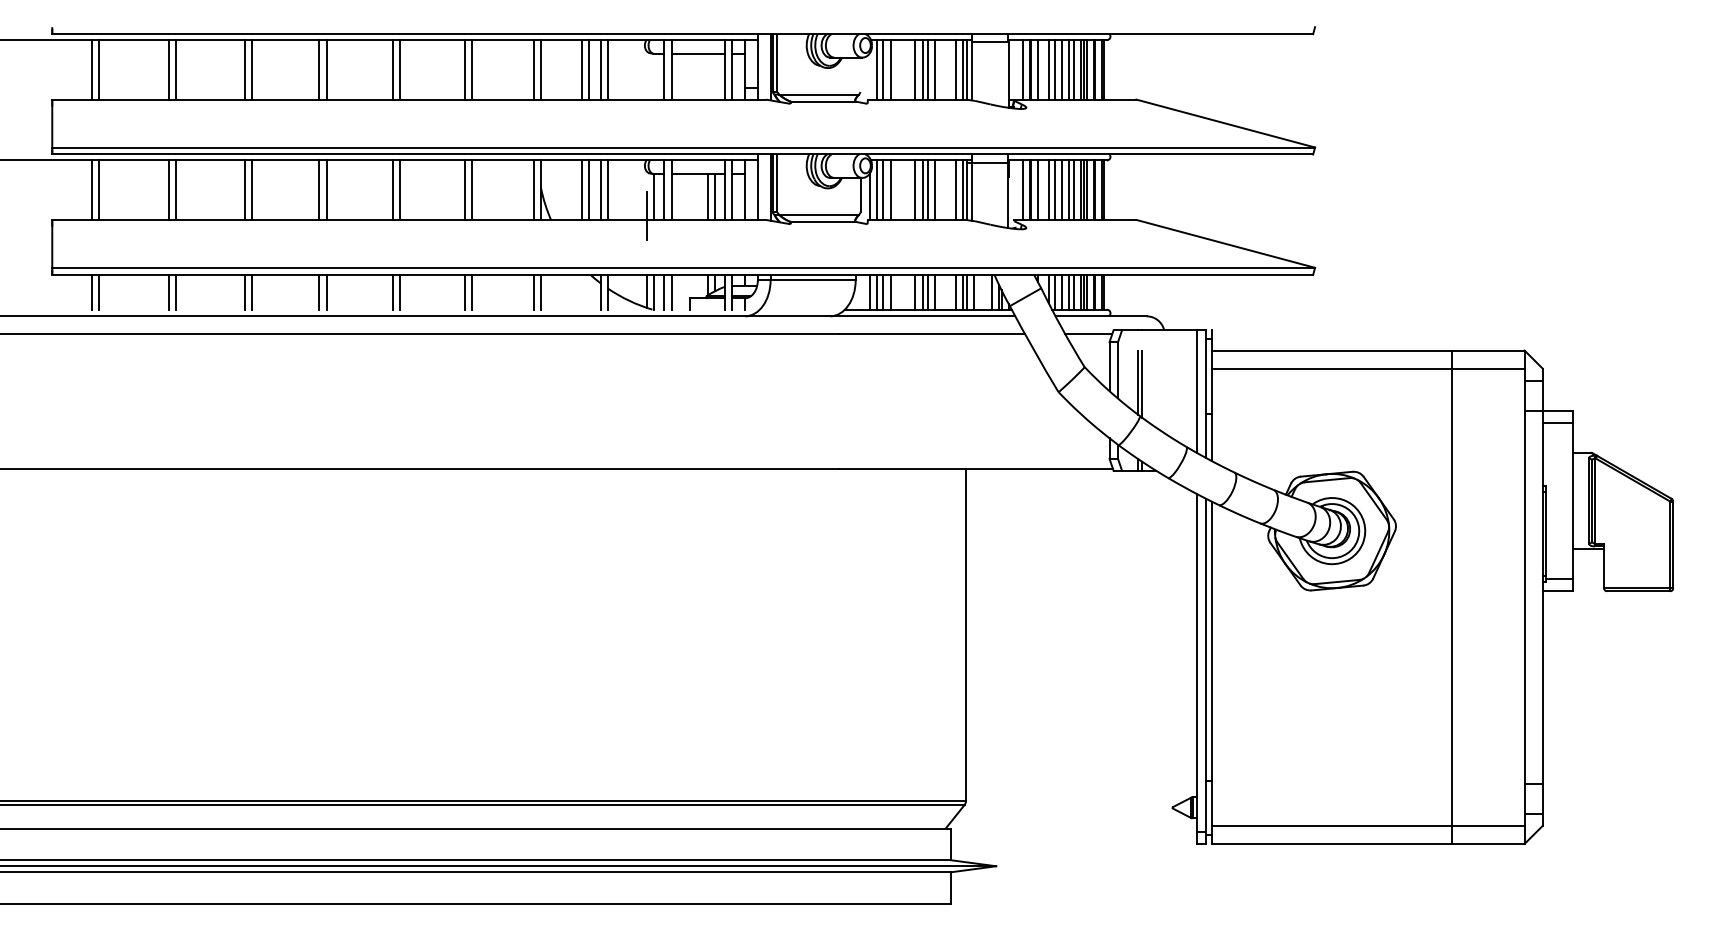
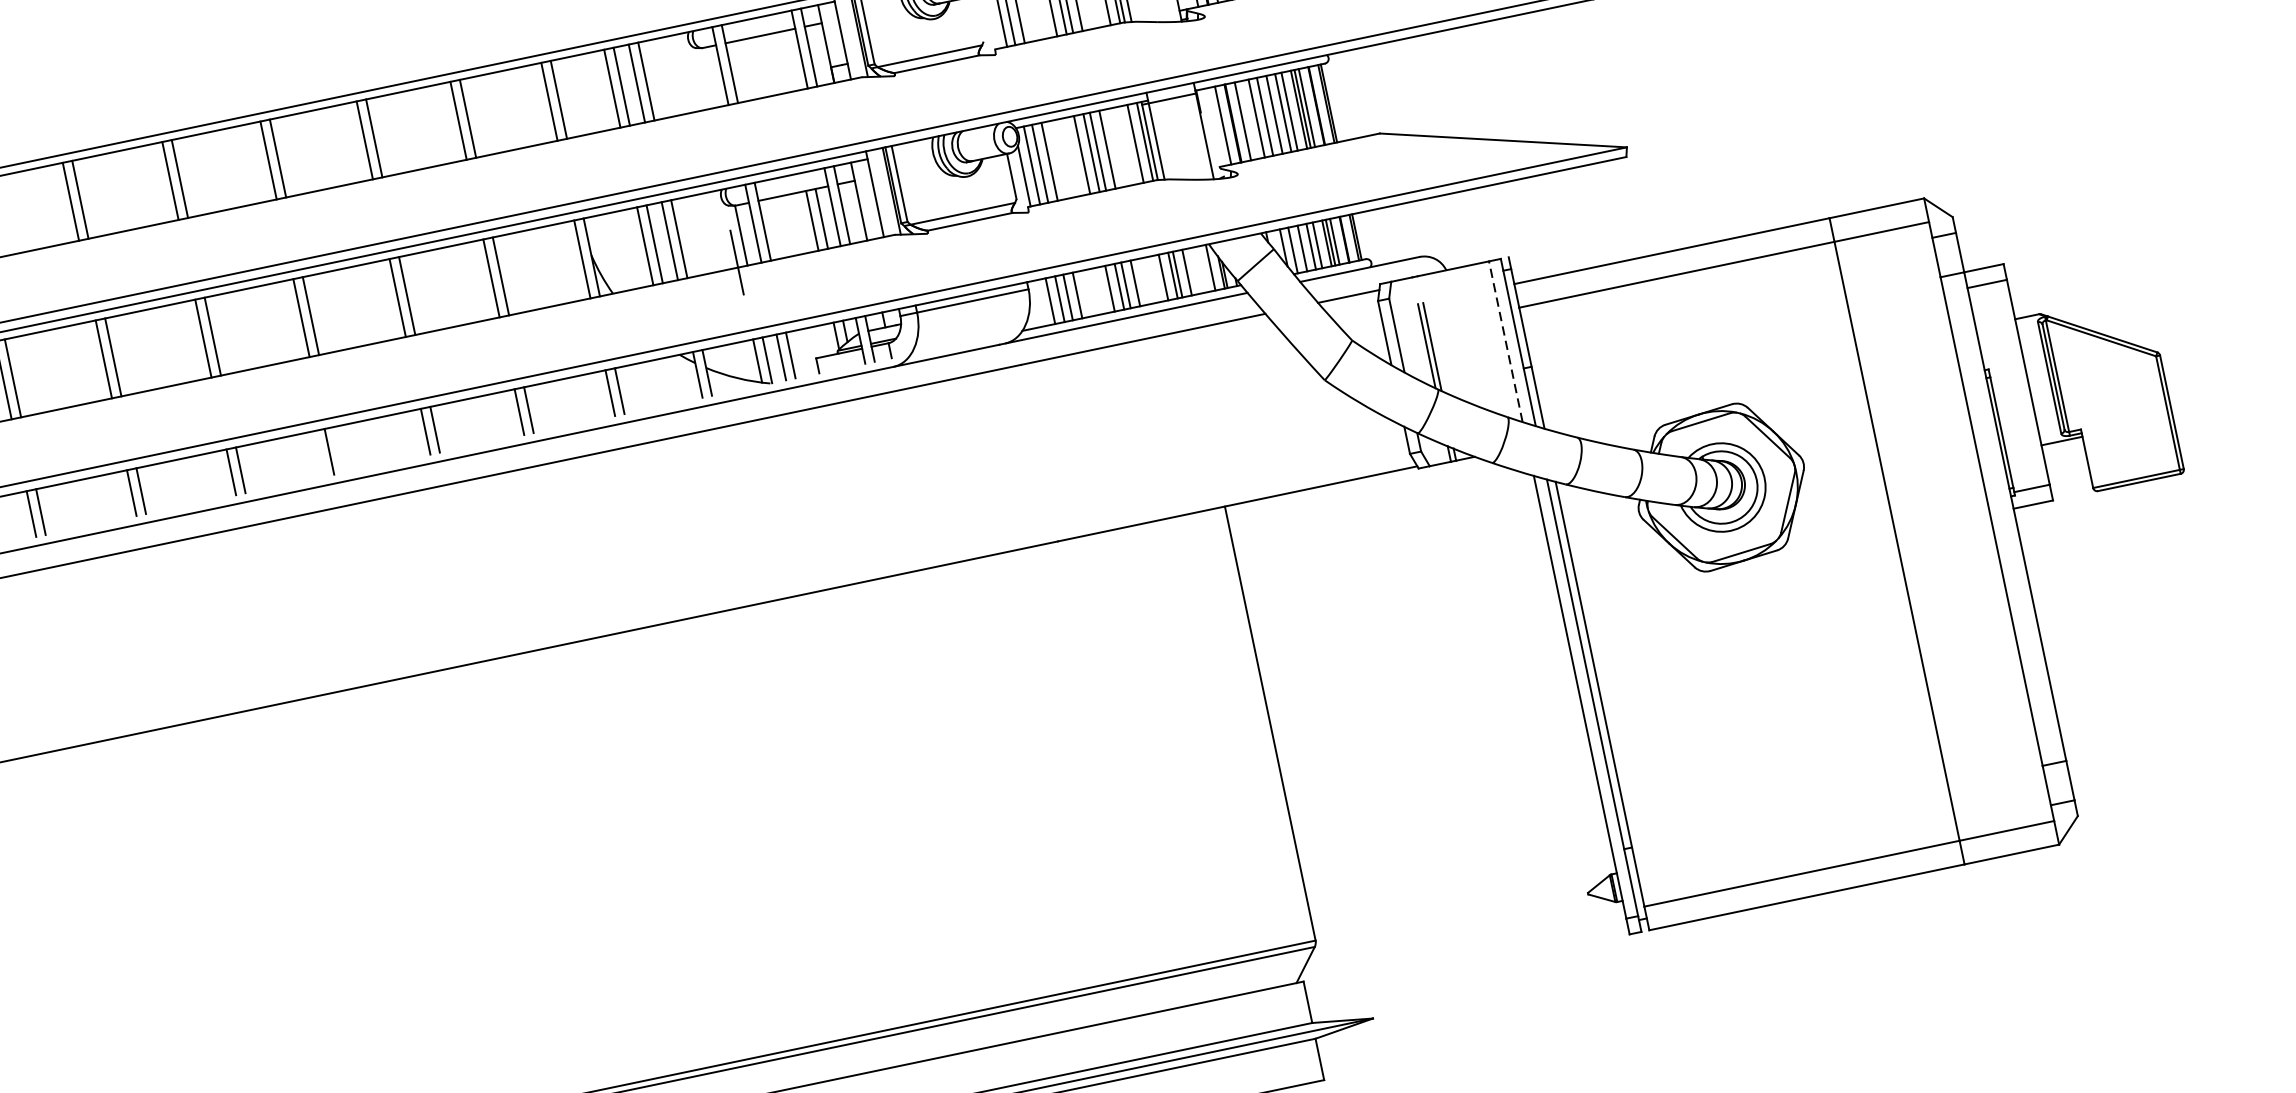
line: (326, 291) -> (338, 448), removed
line: (1196, 390) -> (1505, 340), solid -> dashed

